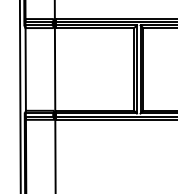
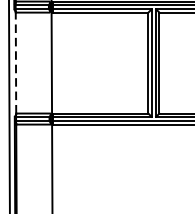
line: (25, 68) -> (15, 61), solid -> dashed

